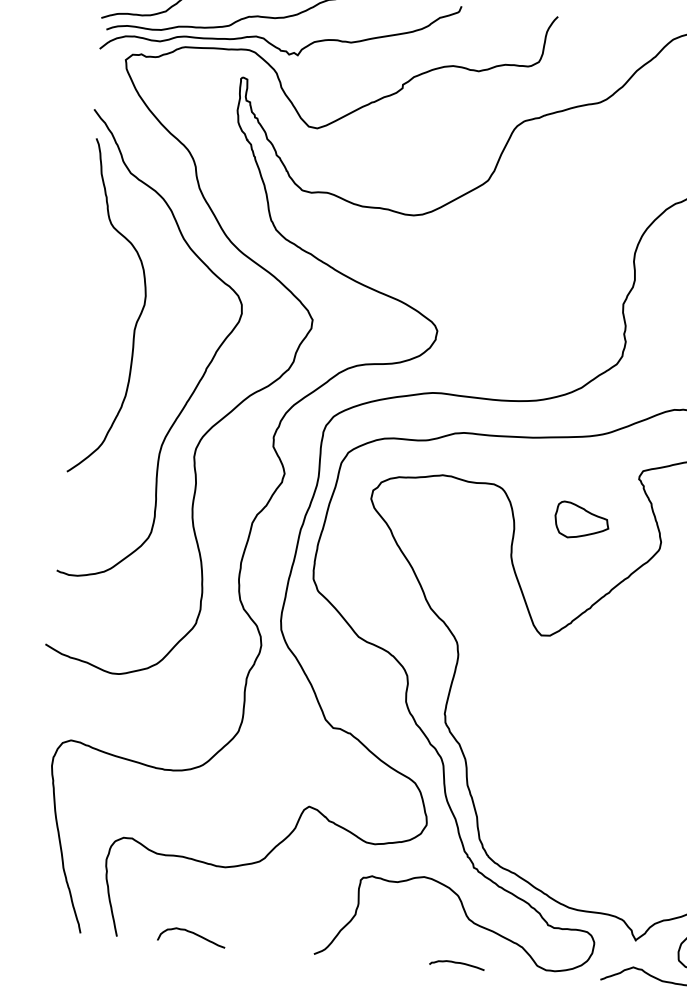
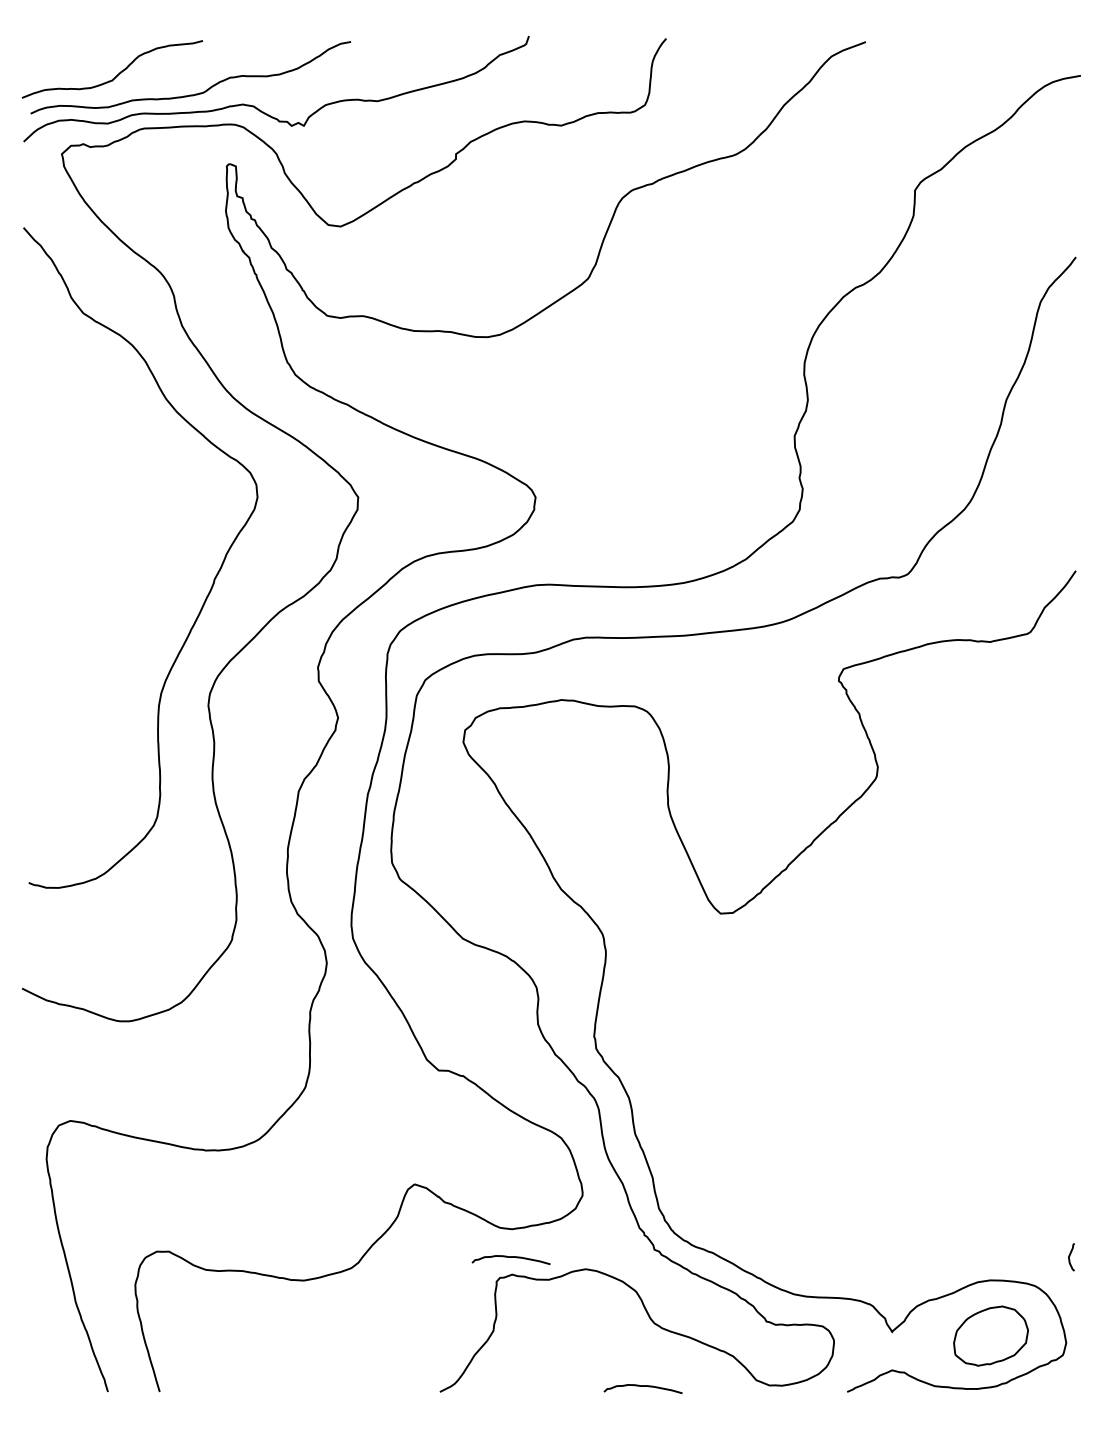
curve: (137, 319) -> (110, 519), removed
part: (582, 520) -> (763, 746), removed
curve: (372, 864) -> (510, 1257), added
curve: (193, 933) -> (267, 1378), removed

